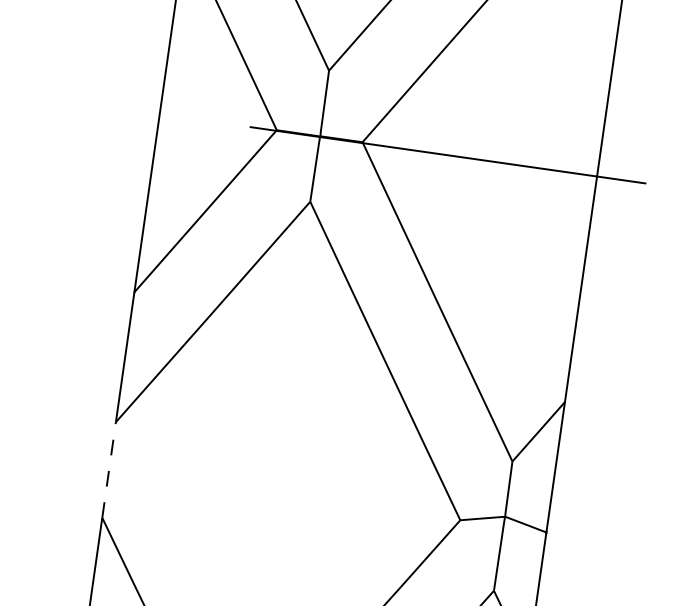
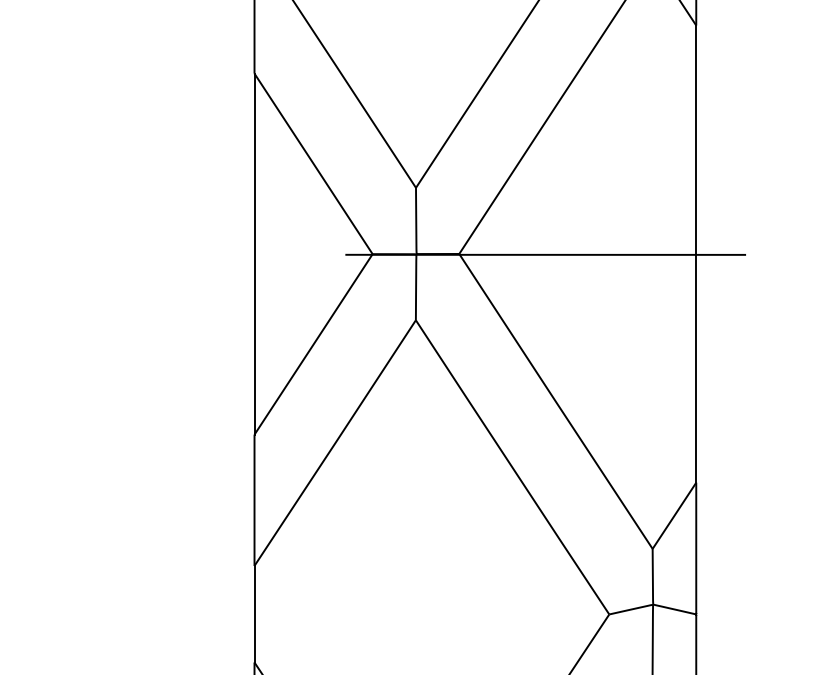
line: (109, 469) -> (254, 613), dashed -> solid

